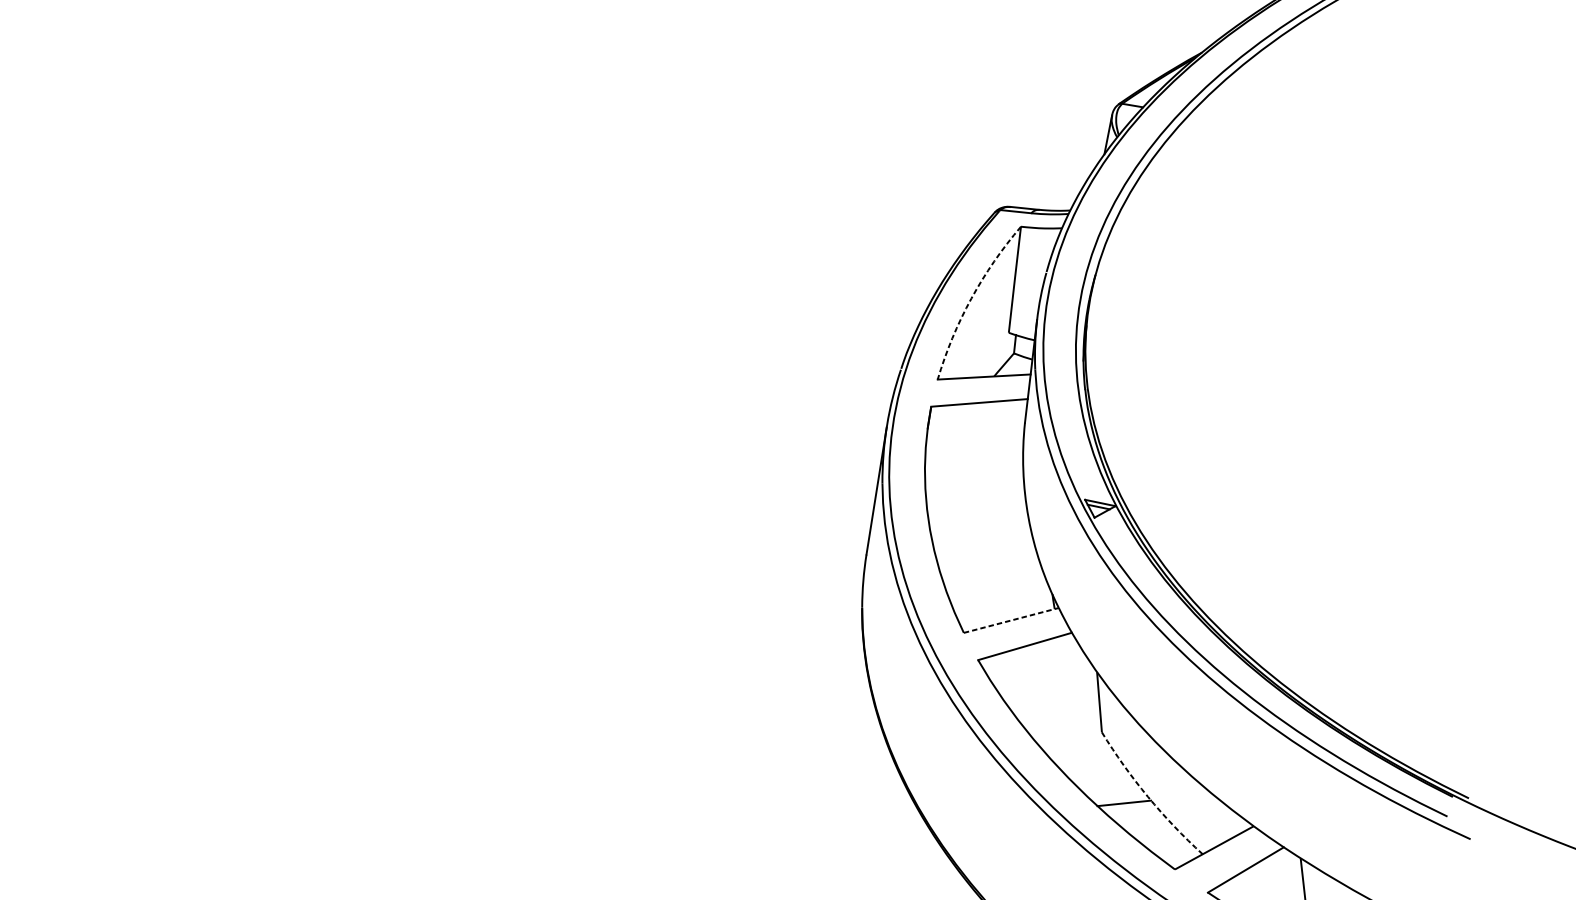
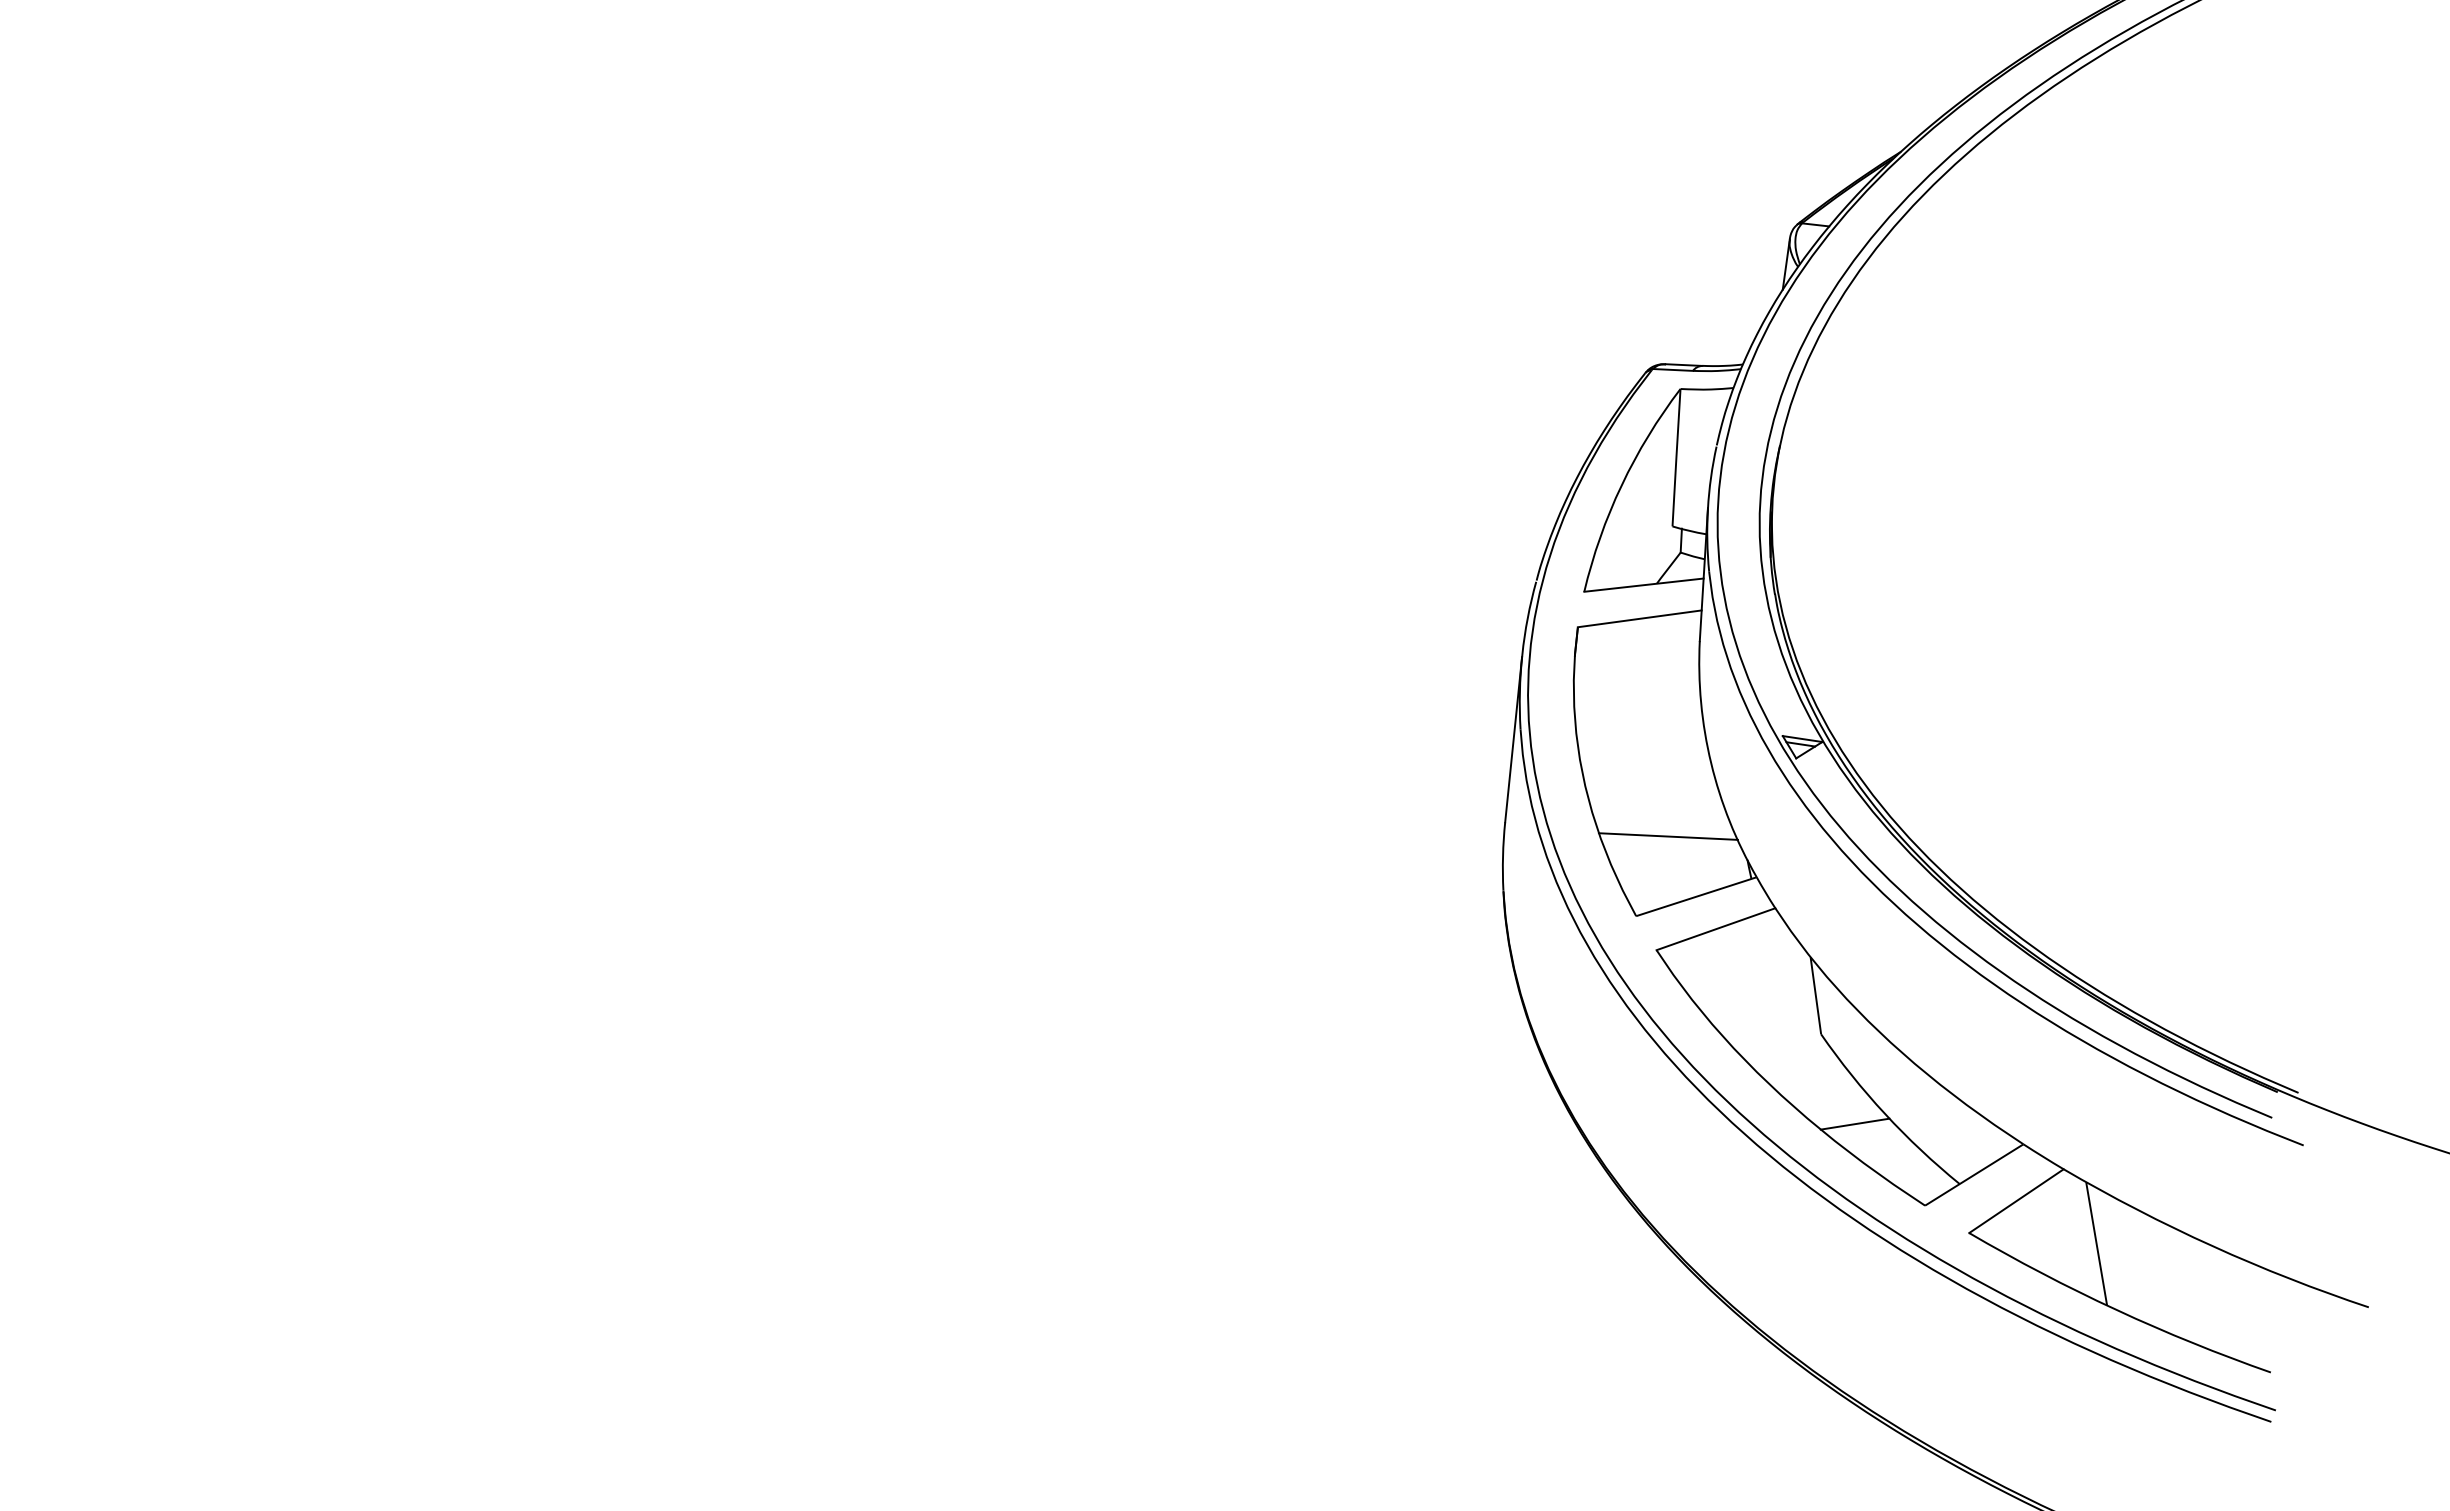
arc: (971, 298) -> (1621, 485), dashed -> solid
line: (991, 572) -> (1667, 836), added
line: (1012, 620) -> (1697, 896), dashed -> solid
arc: (1148, 797) -> (1885, 1114), dashed -> solid

